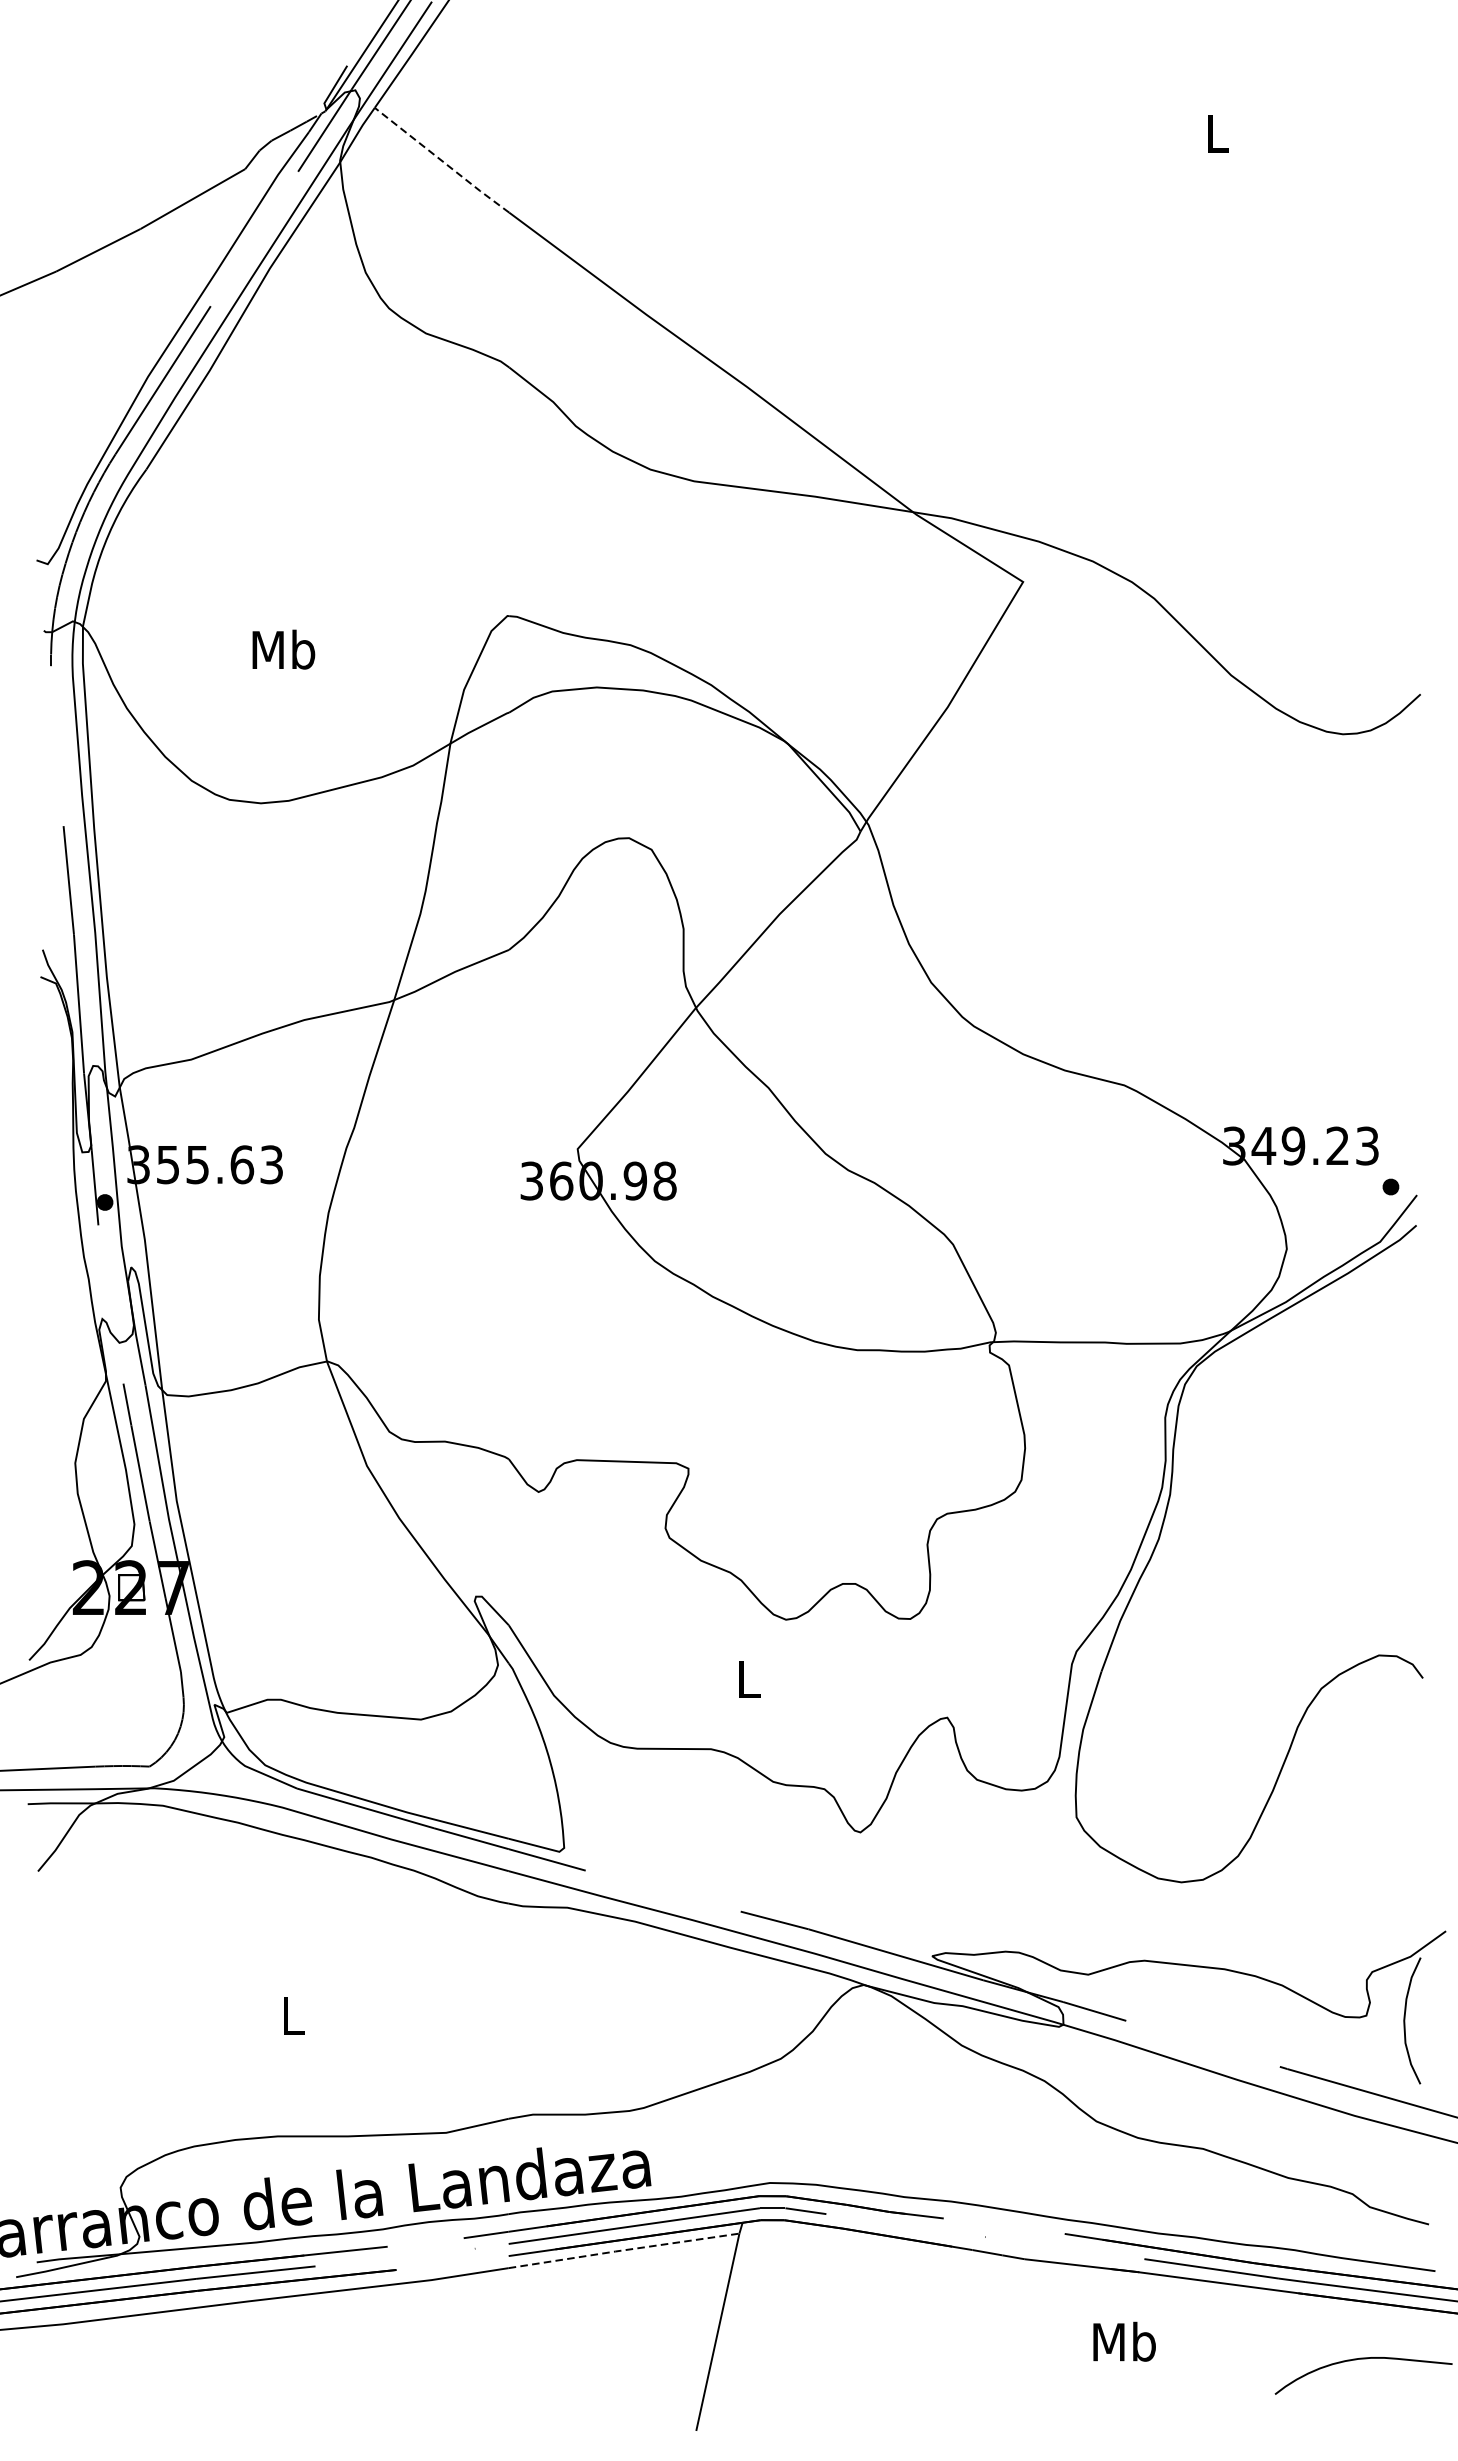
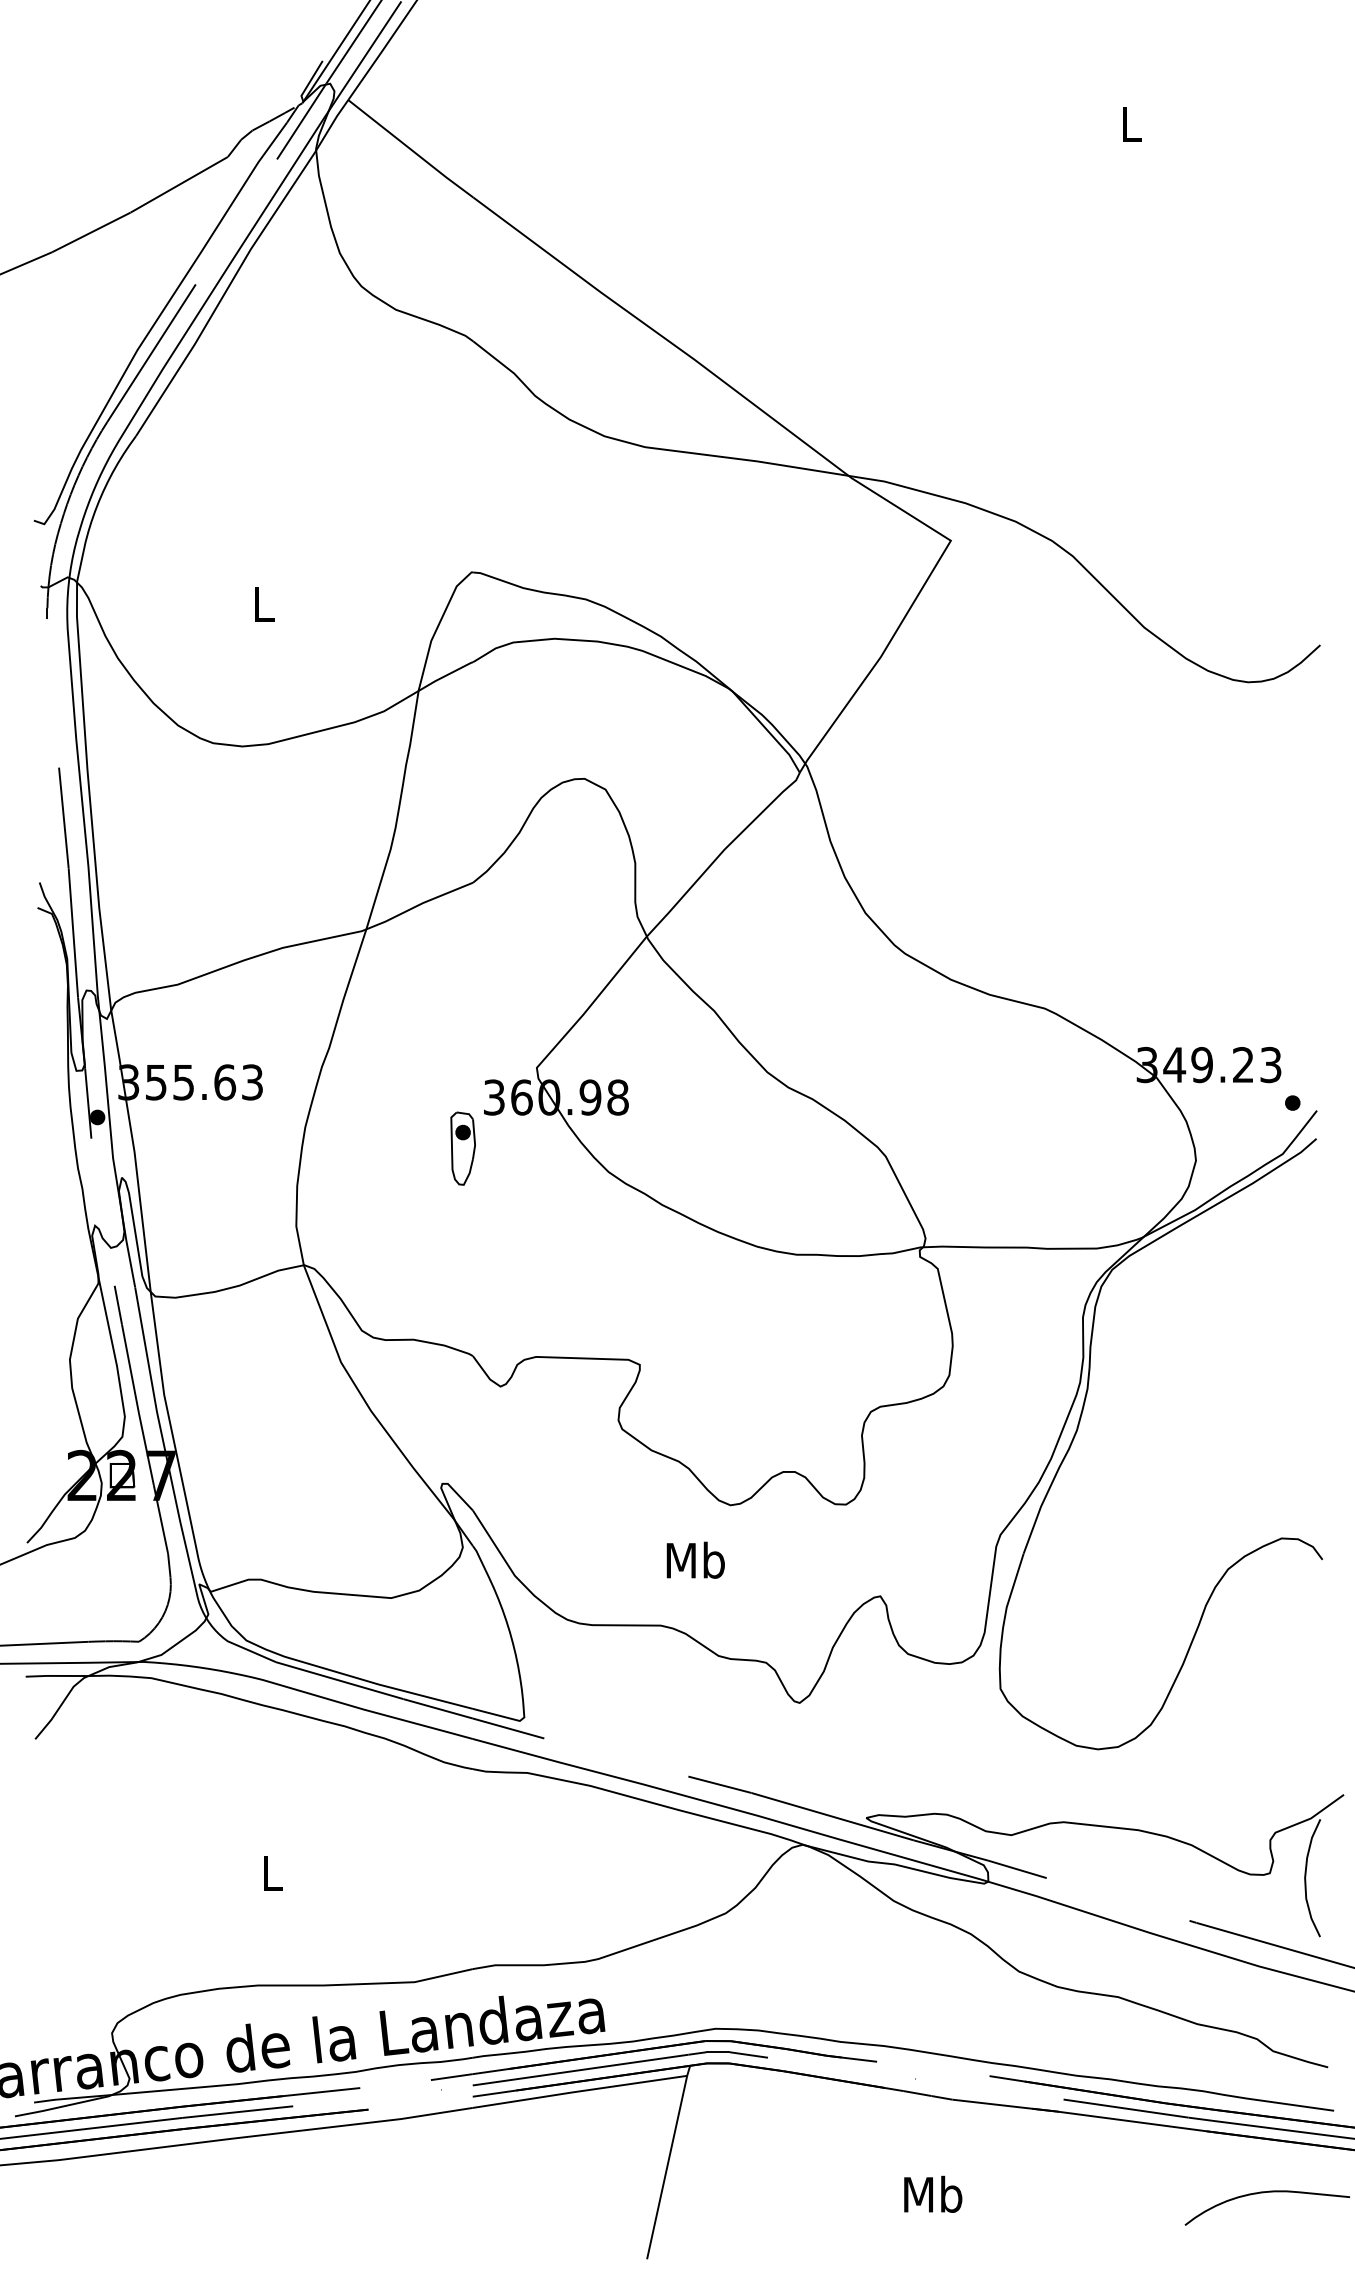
line: (441, 161) -> (410, 149), dashed -> solid
text: (283, 649) -> (263, 603), Mb -> L
part: (497, 1235) -> (462, 1148), added
text: (748, 1678) -> (695, 1559), L -> Mb
line: (623, 2250) -> (579, 2091), dashed -> solid
text: (1124, 2340) -> (933, 2193), moved

